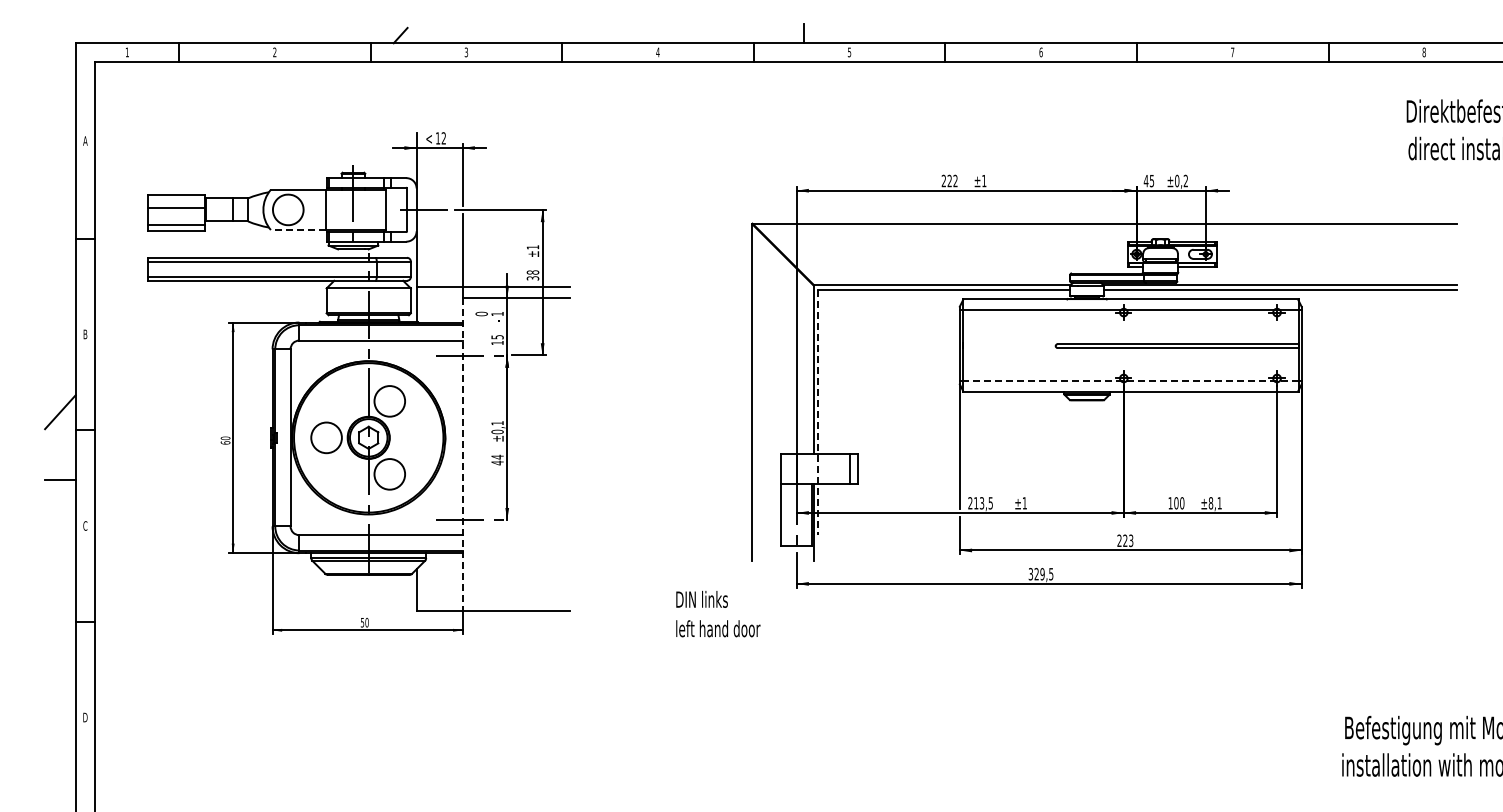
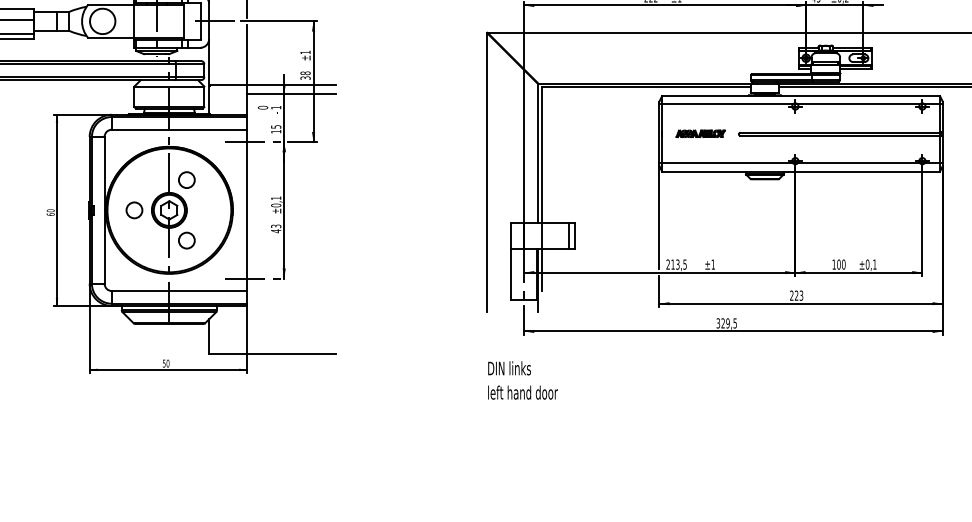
line: (297, 230) -> (110, 38), dashed -> solid
part: (1009, 345) -> (700, 133), added
line: (1130, 380) -> (800, 162), dashed -> solid
circle: (389, 400) -> (186, 179), size x0.62
line: (818, 412) -> (542, 189), dashed -> solid
circle: (326, 437) -> (134, 210), size x0.62
line: (462, 454) -> (247, 224), dashed -> solid
text: (497, 456) -> (276, 225), 44 -> 43
circle: (389, 473) -> (186, 239), size x0.62
text: (1210, 503) -> (867, 264), ±8,1 -> ±0,1
text: (718, 613) -> (523, 380), moved

